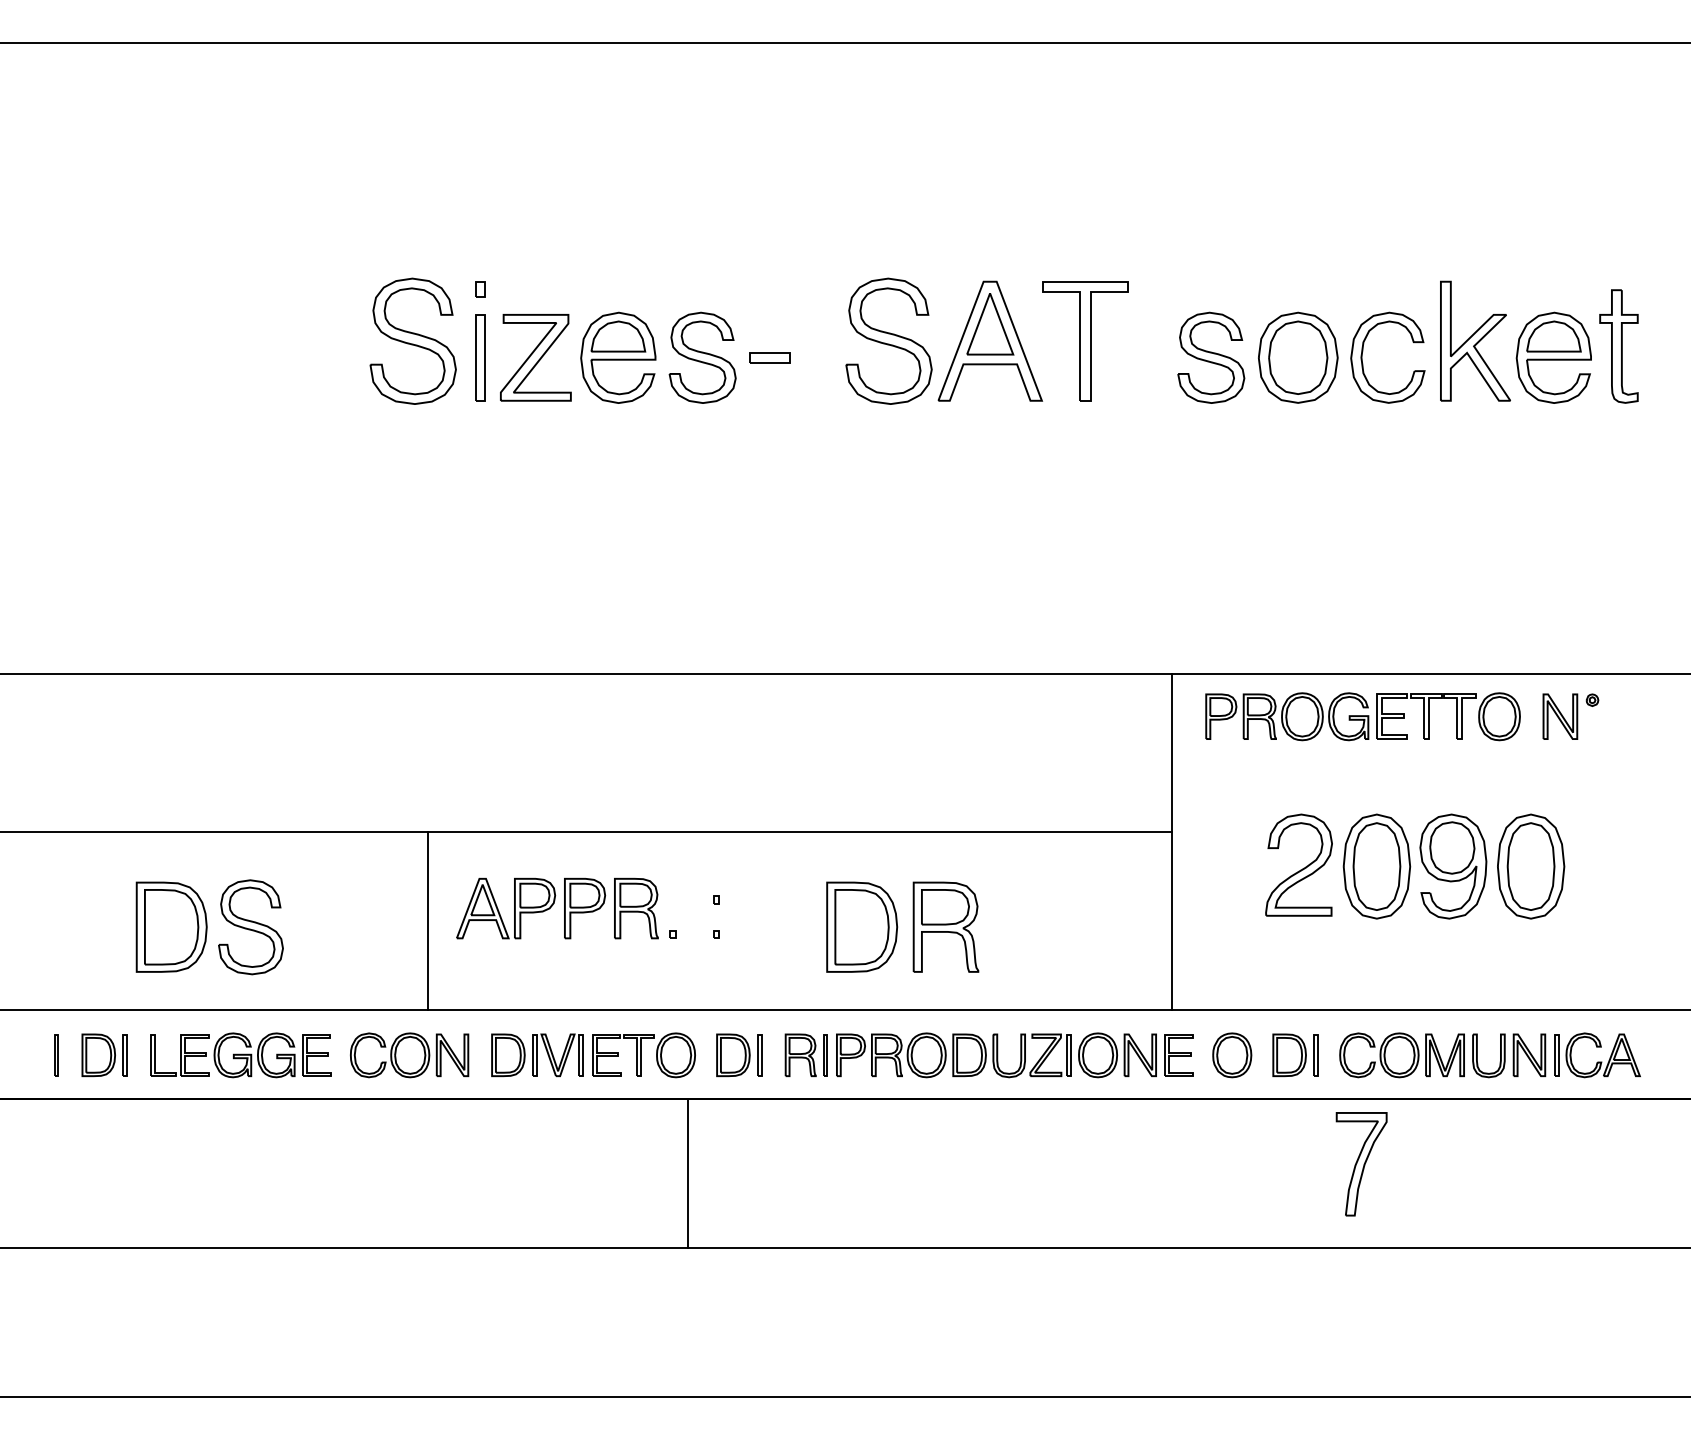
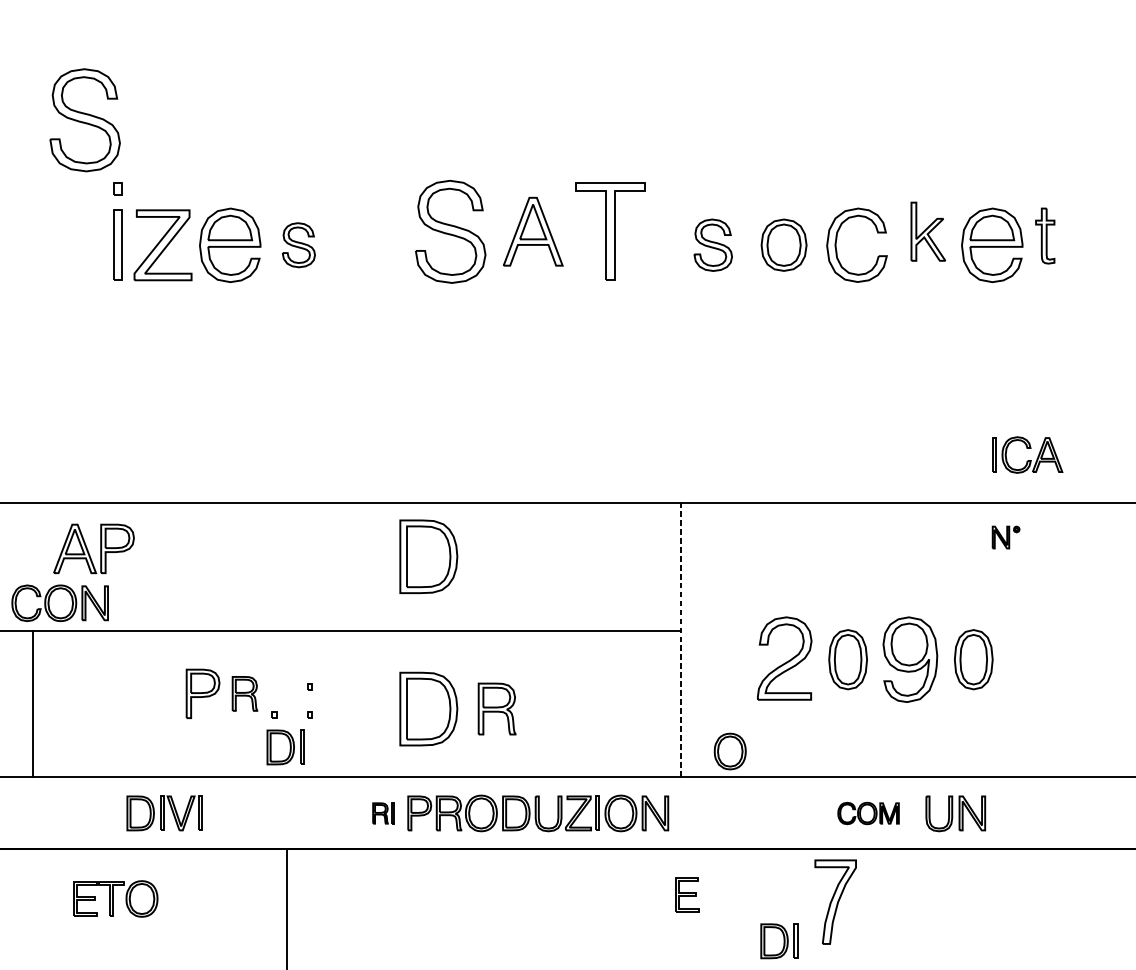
part: (412, 340) -> (84, 119), moved
part: (990, 340) -> (533, 231), size x0.7
part: (1475, 340) -> (928, 231), size x0.6
part: (1618, 346) -> (1044, 236), size x0.6
part: (702, 357) -> (298, 245), size x0.6
part: (769, 357) -> (353, 245), removed
part: (1211, 357) -> (713, 245), size x0.7
part: (1298, 357) -> (784, 245), size x0.7
part: (1362, 716) -> (836, 537), removed
part: (1570, 716) -> (1005, 537), size x0.6
part: (862, 739) -> (429, 556), added
line: (1171, 841) -> (680, 639), solid -> dashed
part: (1376, 866) -> (847, 659), size x0.7
part: (1531, 866) -> (974, 659), size x0.7
part: (636, 908) -> (245, 693), size x0.7
part: (499, 911) -> (88, 551), moved
line: (427, 920) -> (33, 703), moved
part: (945, 926) -> (496, 708), size x0.7
part: (409, 1055) -> (60, 603), moved
part: (643, 1055) -> (115, 899), moved
part: (739, 1055) -> (285, 747), moved
part: (805, 1055) -> (382, 813), size x0.6
part: (1178, 1055) -> (686, 895), moved
part: (1232, 1055) -> (730, 751), moved
part: (1295, 1055) -> (779, 941), moved
part: (1401, 1055) -> (868, 813), size x0.6
part: (1597, 1055) -> (1027, 455), moved

